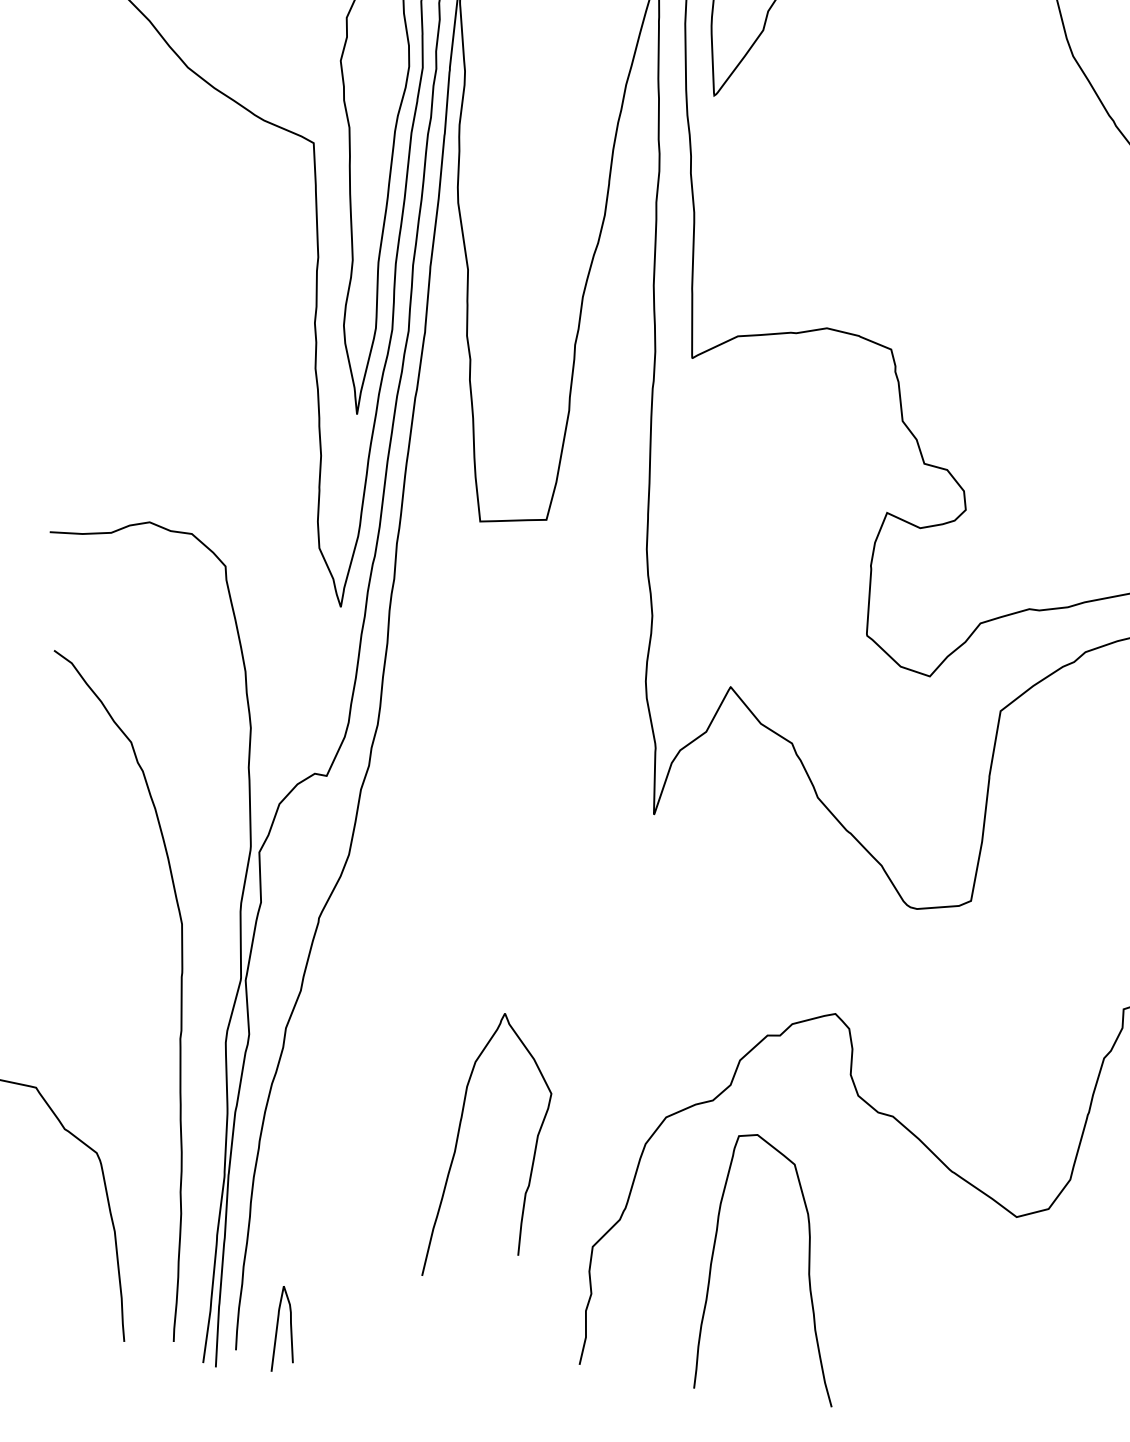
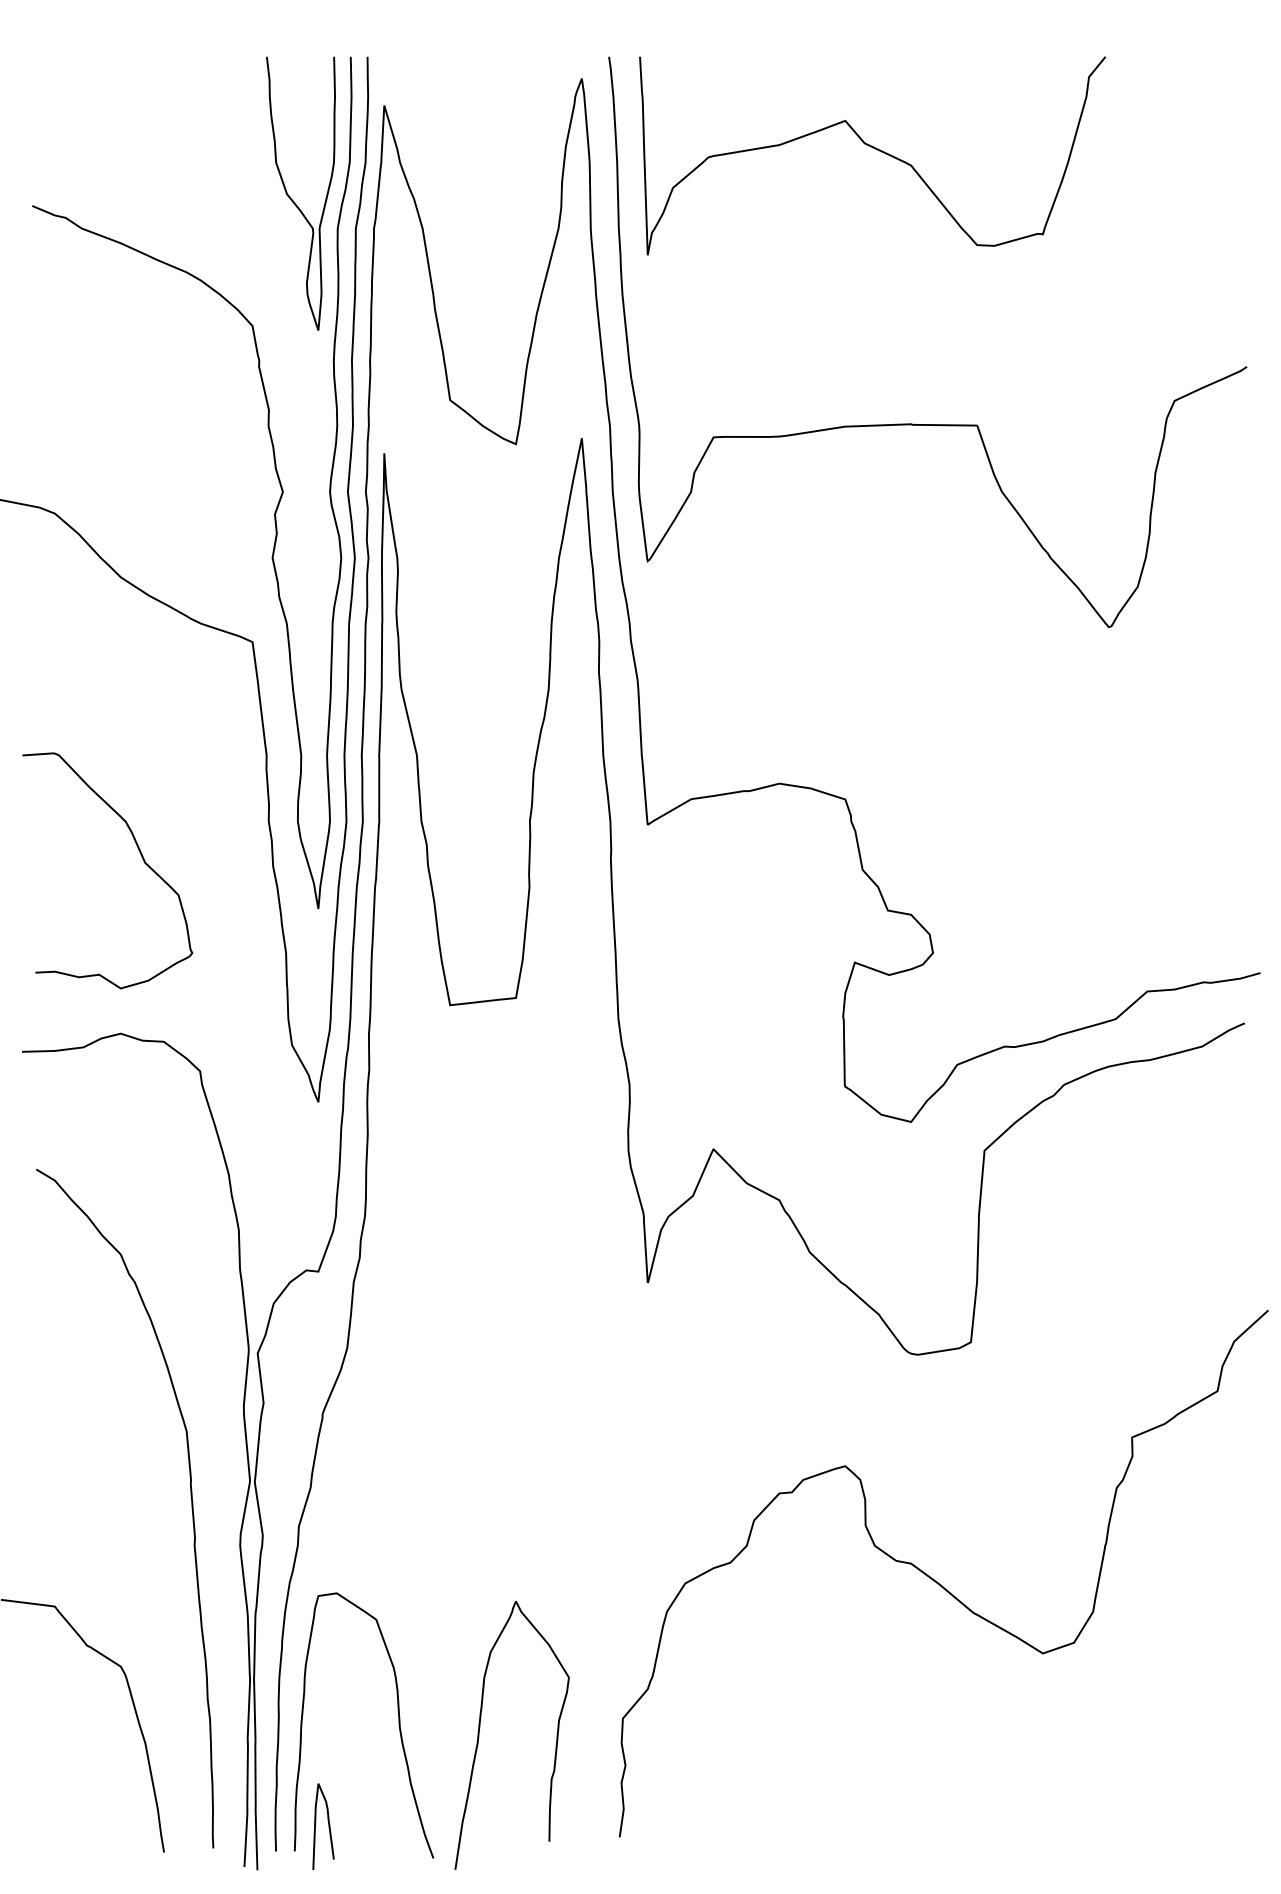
curve: (185, 348) -> (141, 857), added
curve: (459, 1137) -> (480, 1728), moved
curve: (807, 1271) -> (398, 1725), moved

